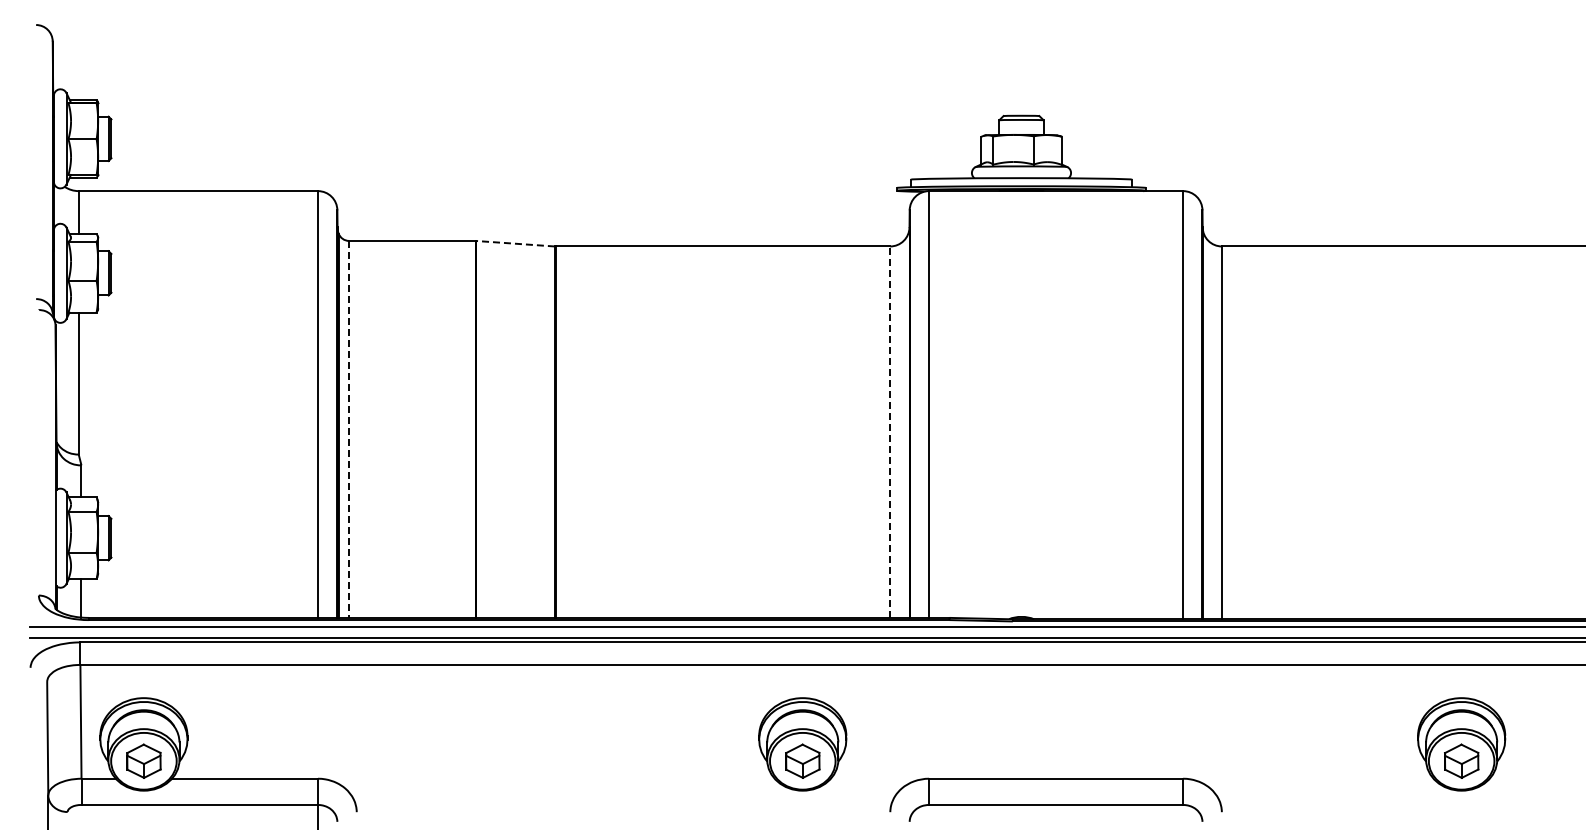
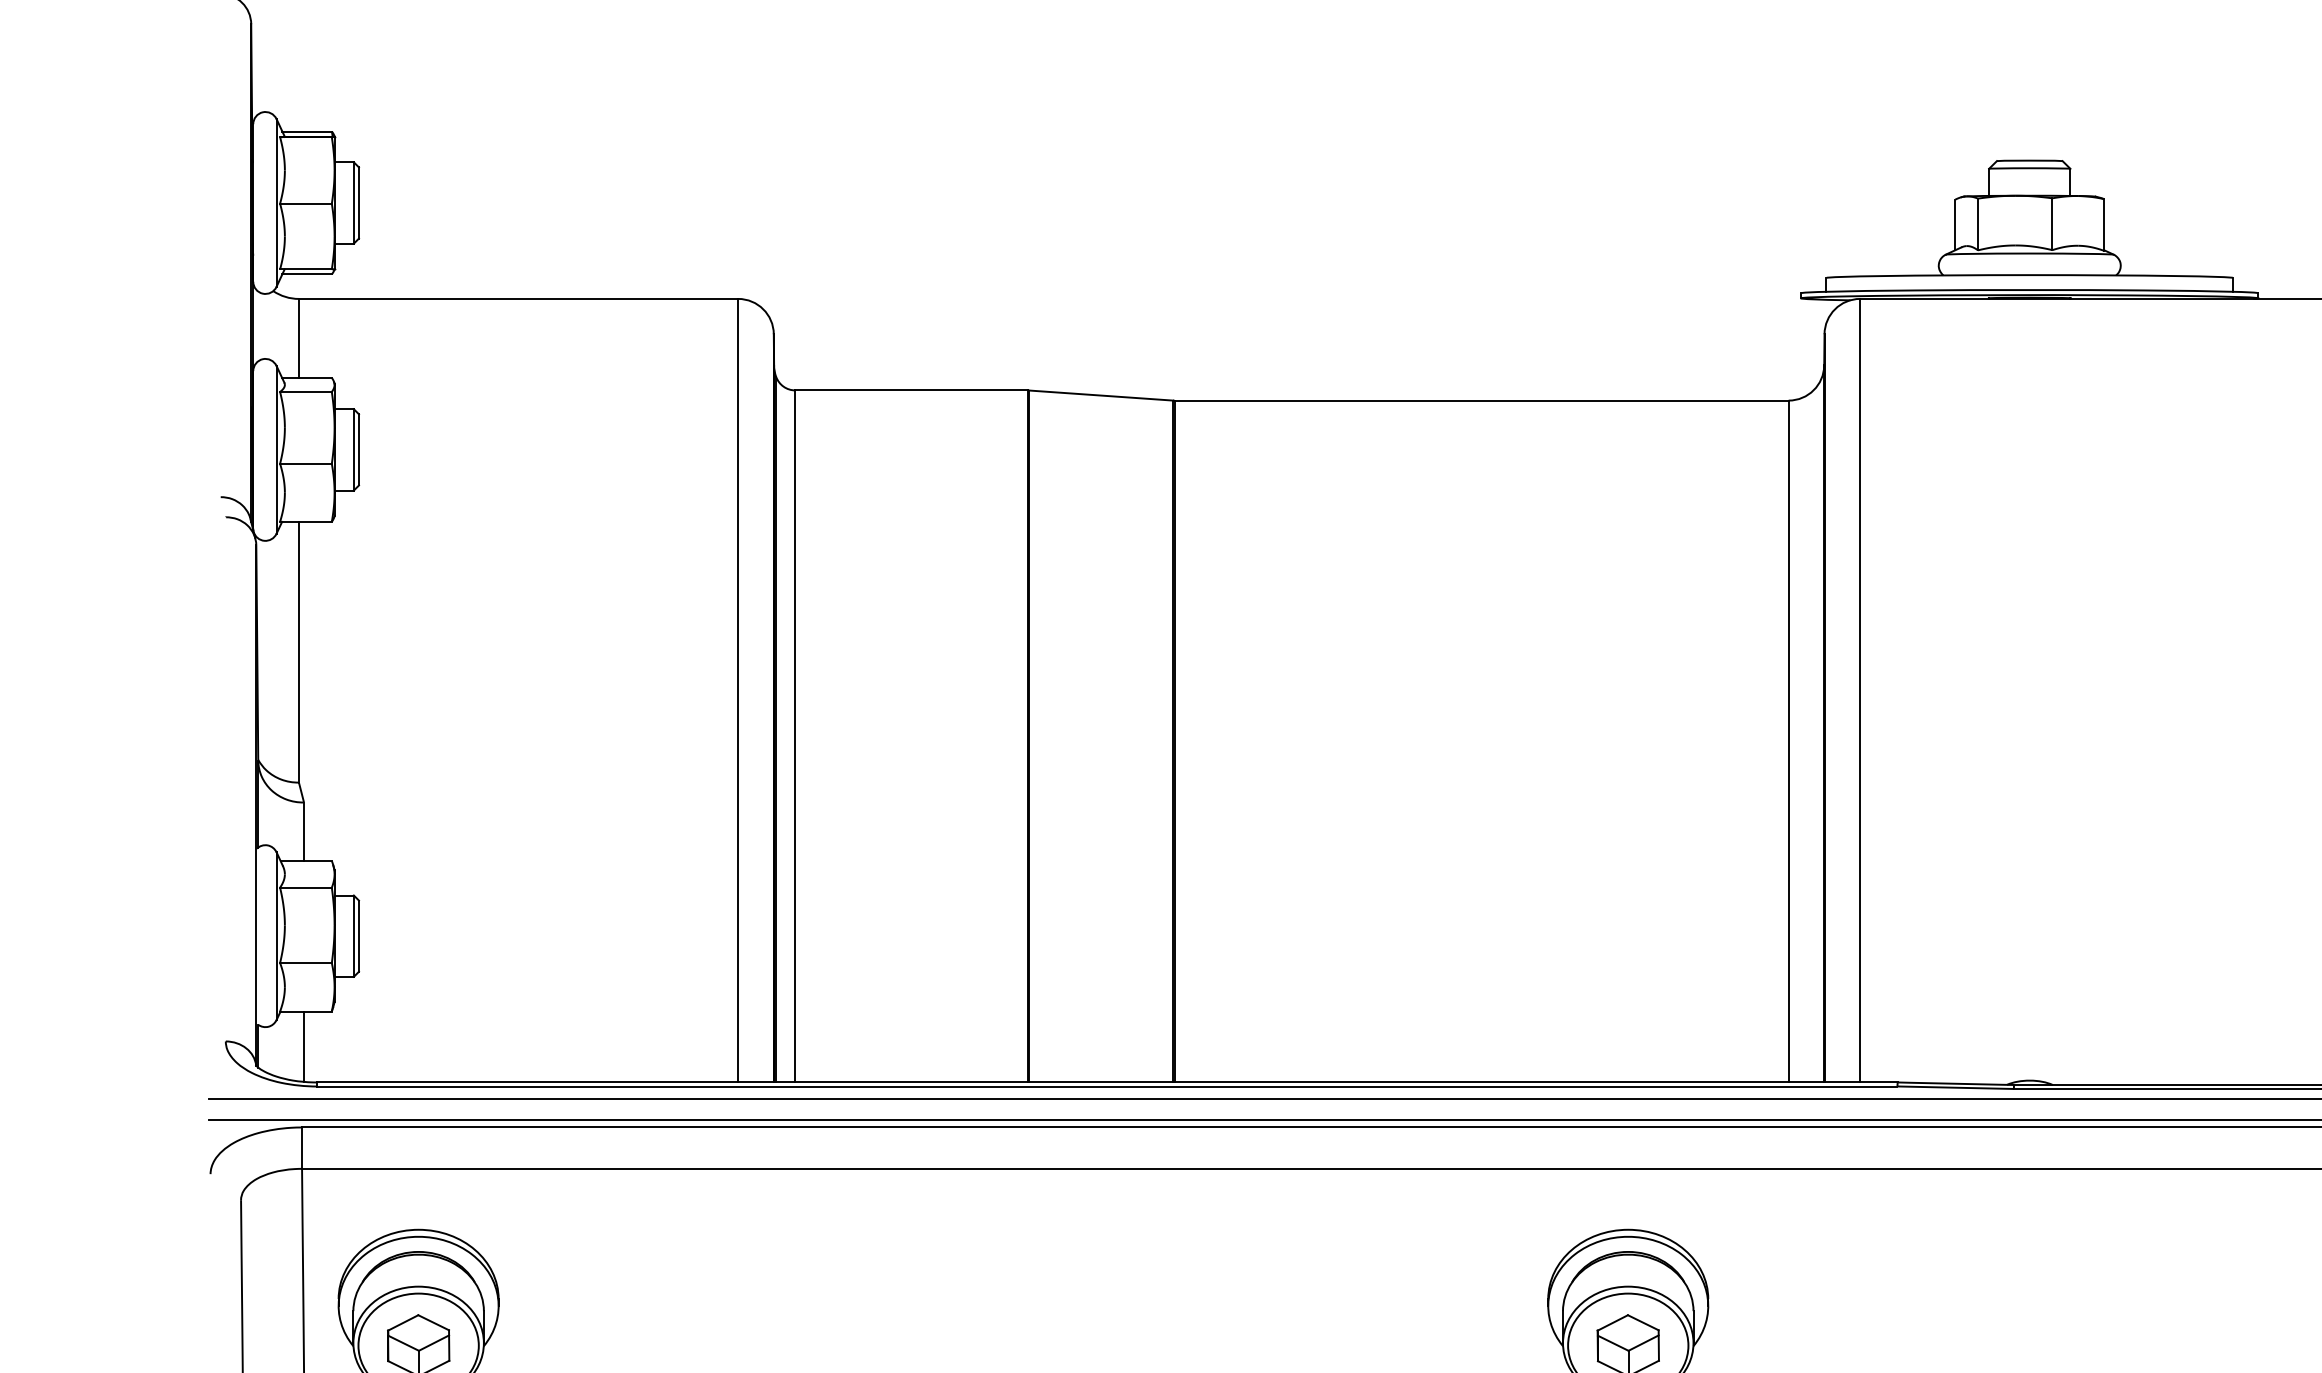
line: (515, 243) -> (1100, 395), dashed -> solid
line: (349, 429) -> (796, 736), dashed -> solid
line: (890, 432) -> (1789, 742), dashed -> solid

